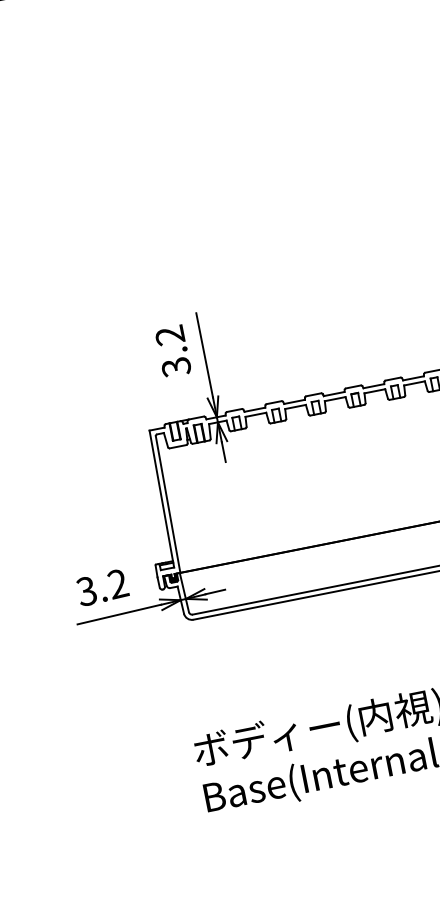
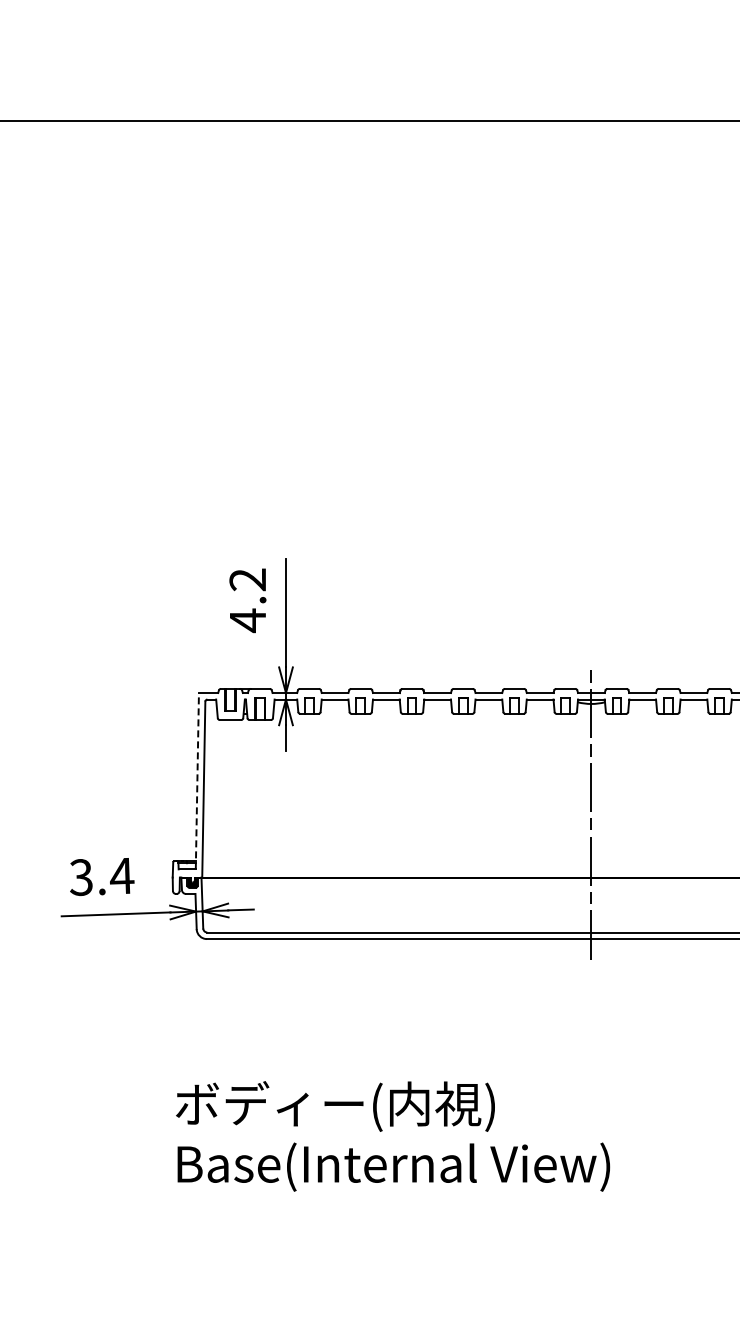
text: (176, 367) -> (247, 620), 3.2 -> 4.2
line: (161, 498) -> (197, 780), solid -> dashed
text: (118, 583) -> (122, 875), 3.2 -> 3.4

